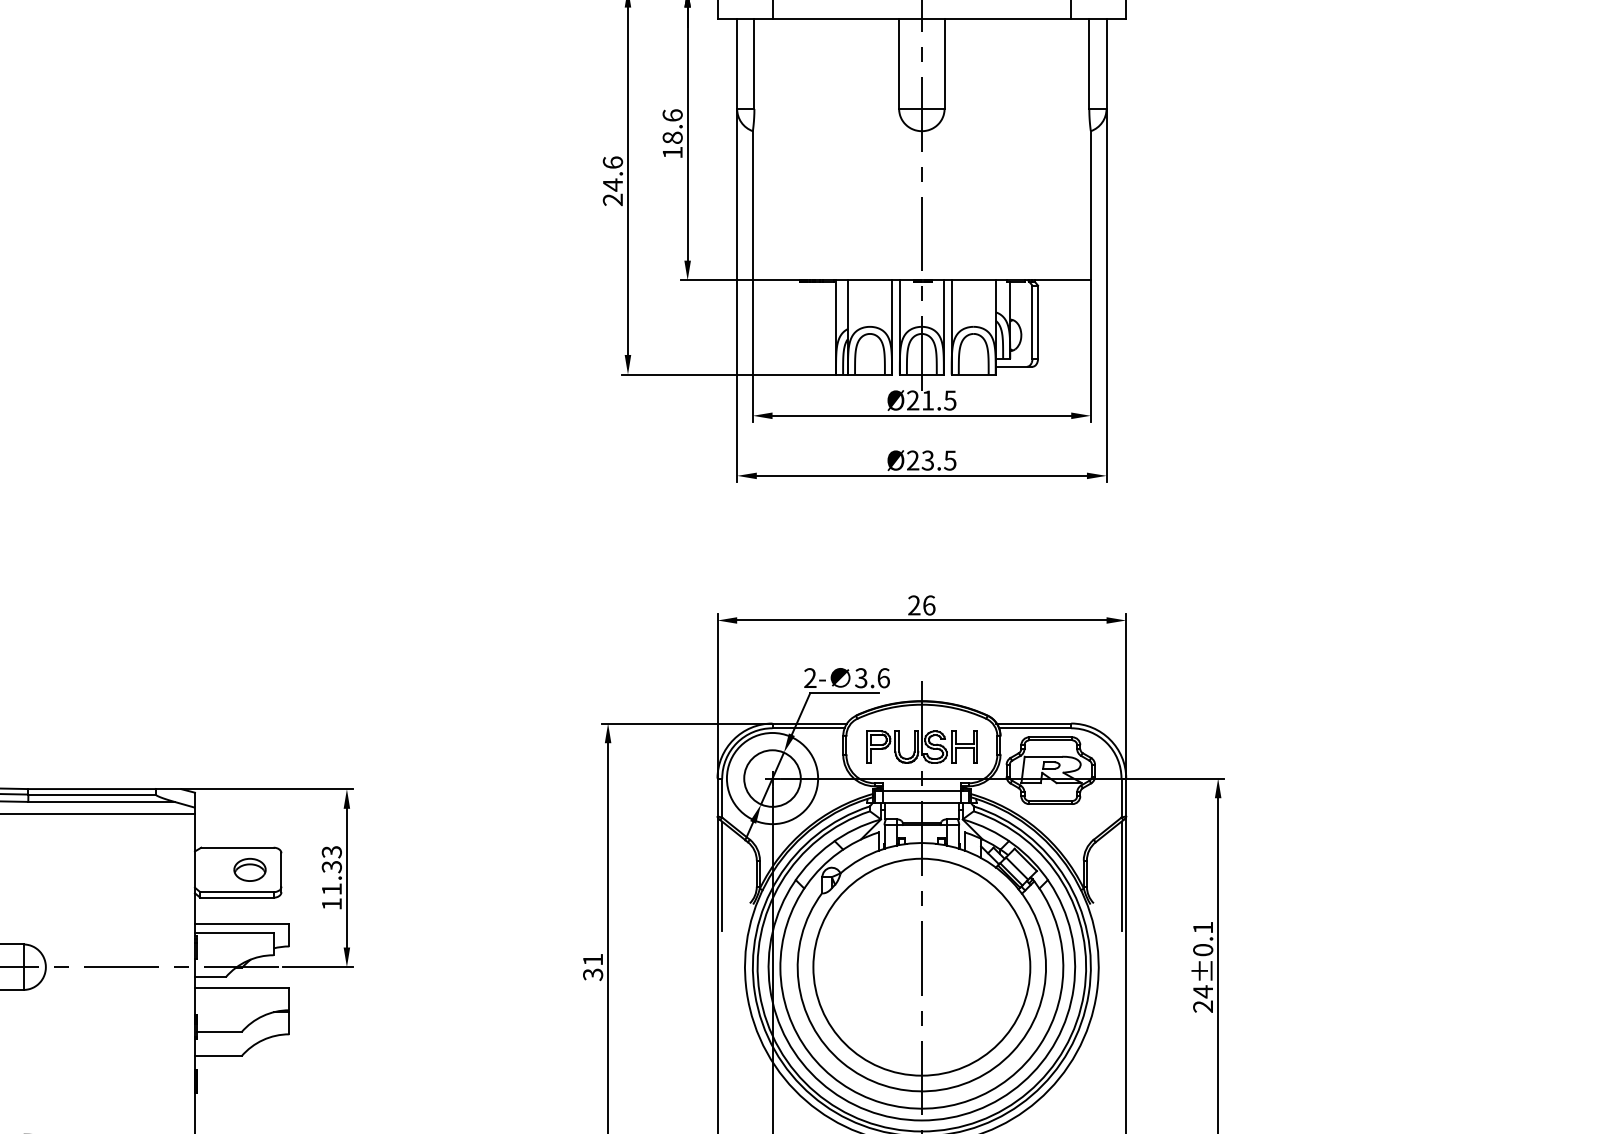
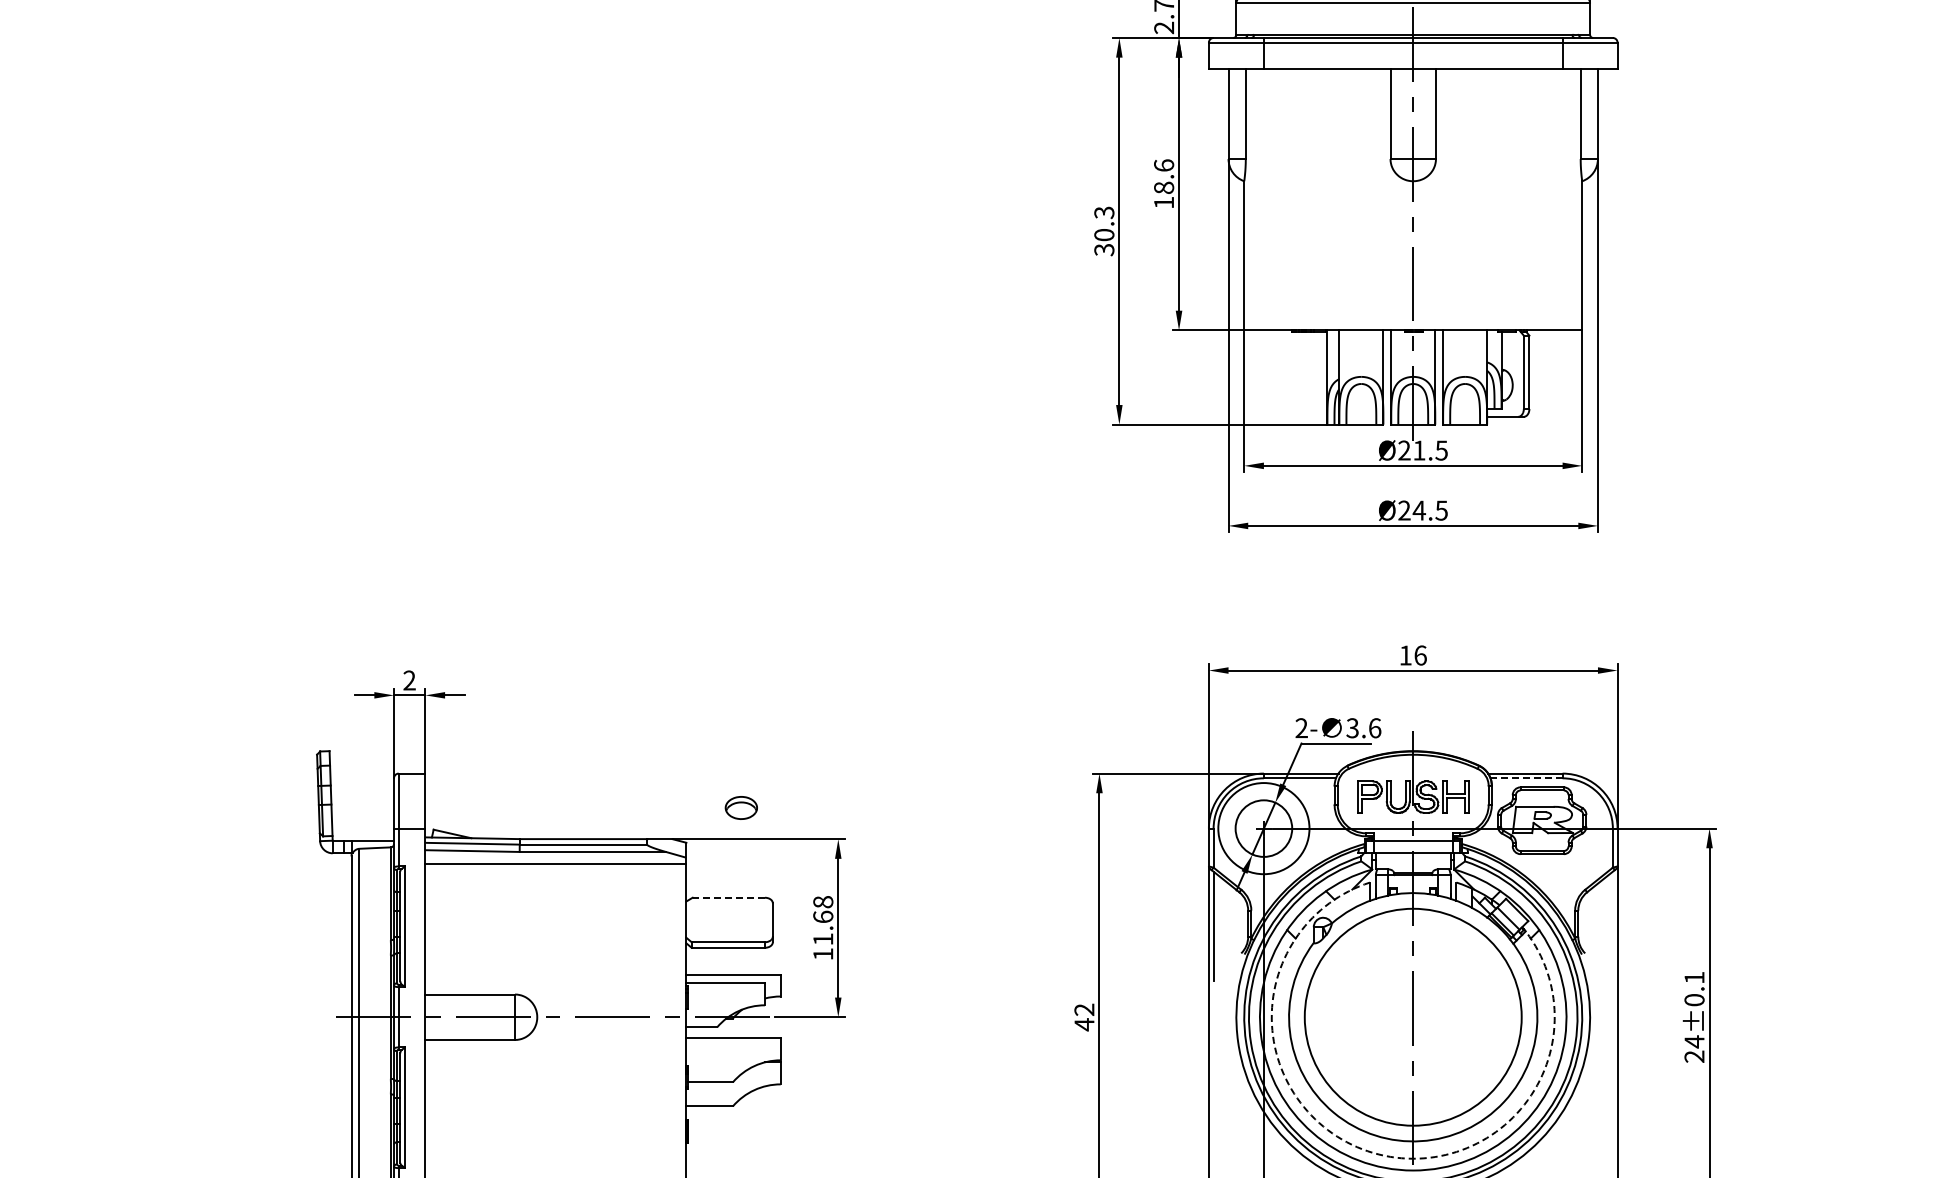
text: (613, 181) -> (1104, 231), 24.6 -> 30.3
text: (928, 460) -> (1419, 510), Ø23.5 -> Ø24.5
text: (914, 605) -> (1405, 655), 26 -> 16
line: (1035, 728) -> (1526, 778), solid -> dashed
line: (237, 847) -> (728, 897), solid -> dashed
text: (332, 859) -> (823, 909), 11.33 -> 11.68
part: (249, 869) -> (740, 807), moved
line: (1121, 876) -> (1612, 926), removed
text: (593, 967) -> (1084, 1017), 31 -> 42
arc: (882, 1103) -> (1373, 1153), solid -> dashed

